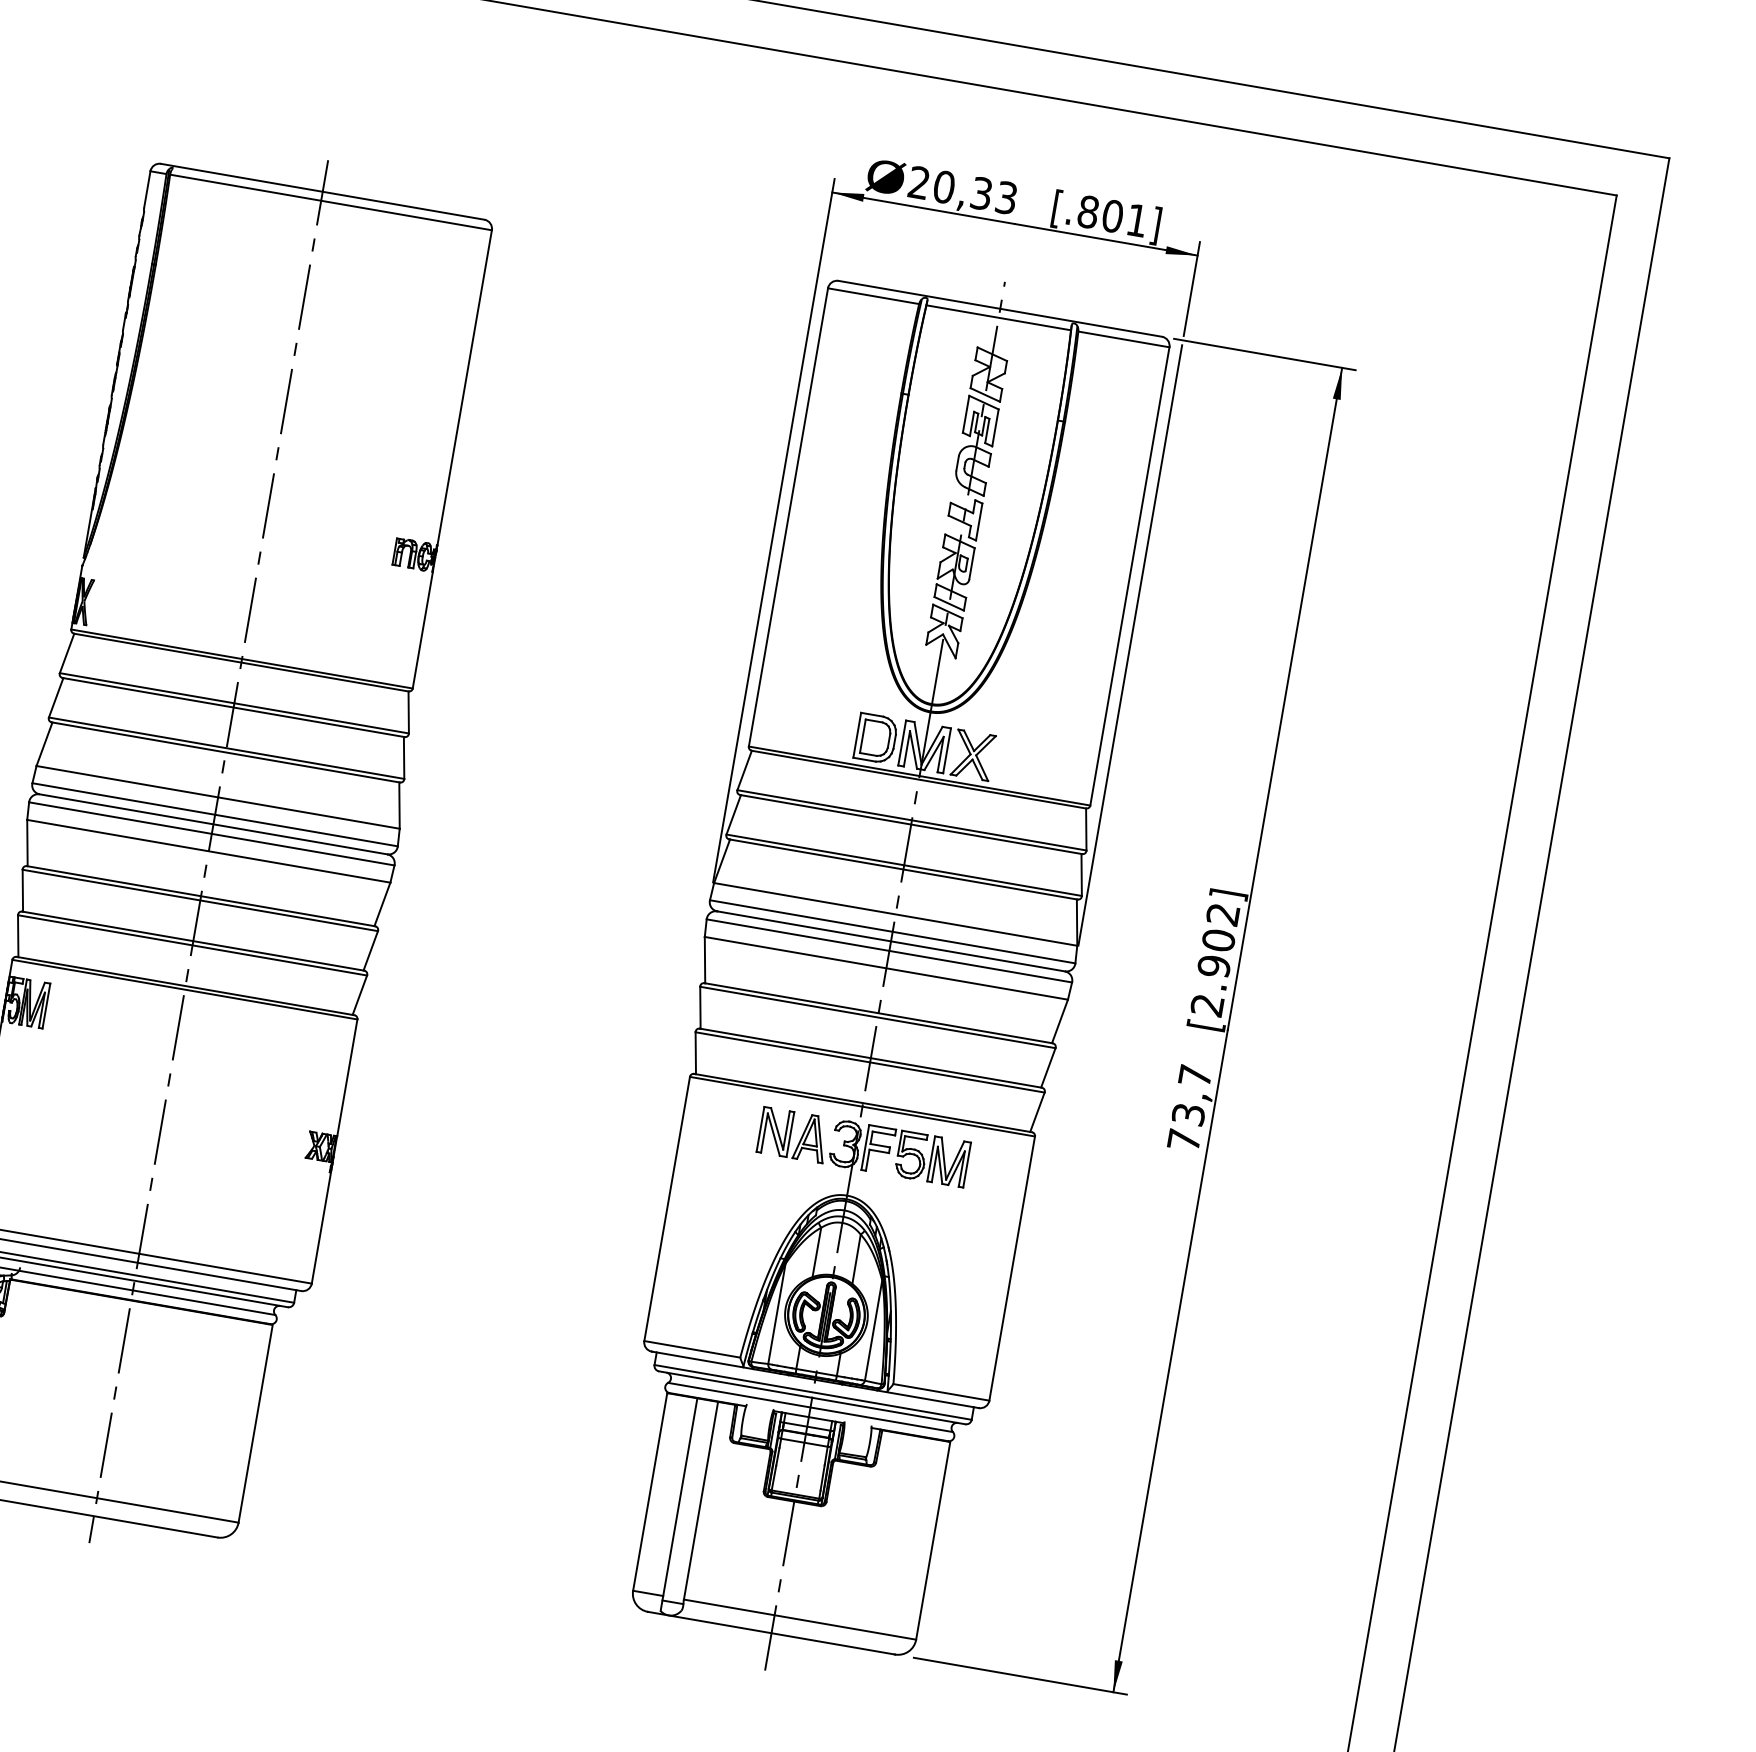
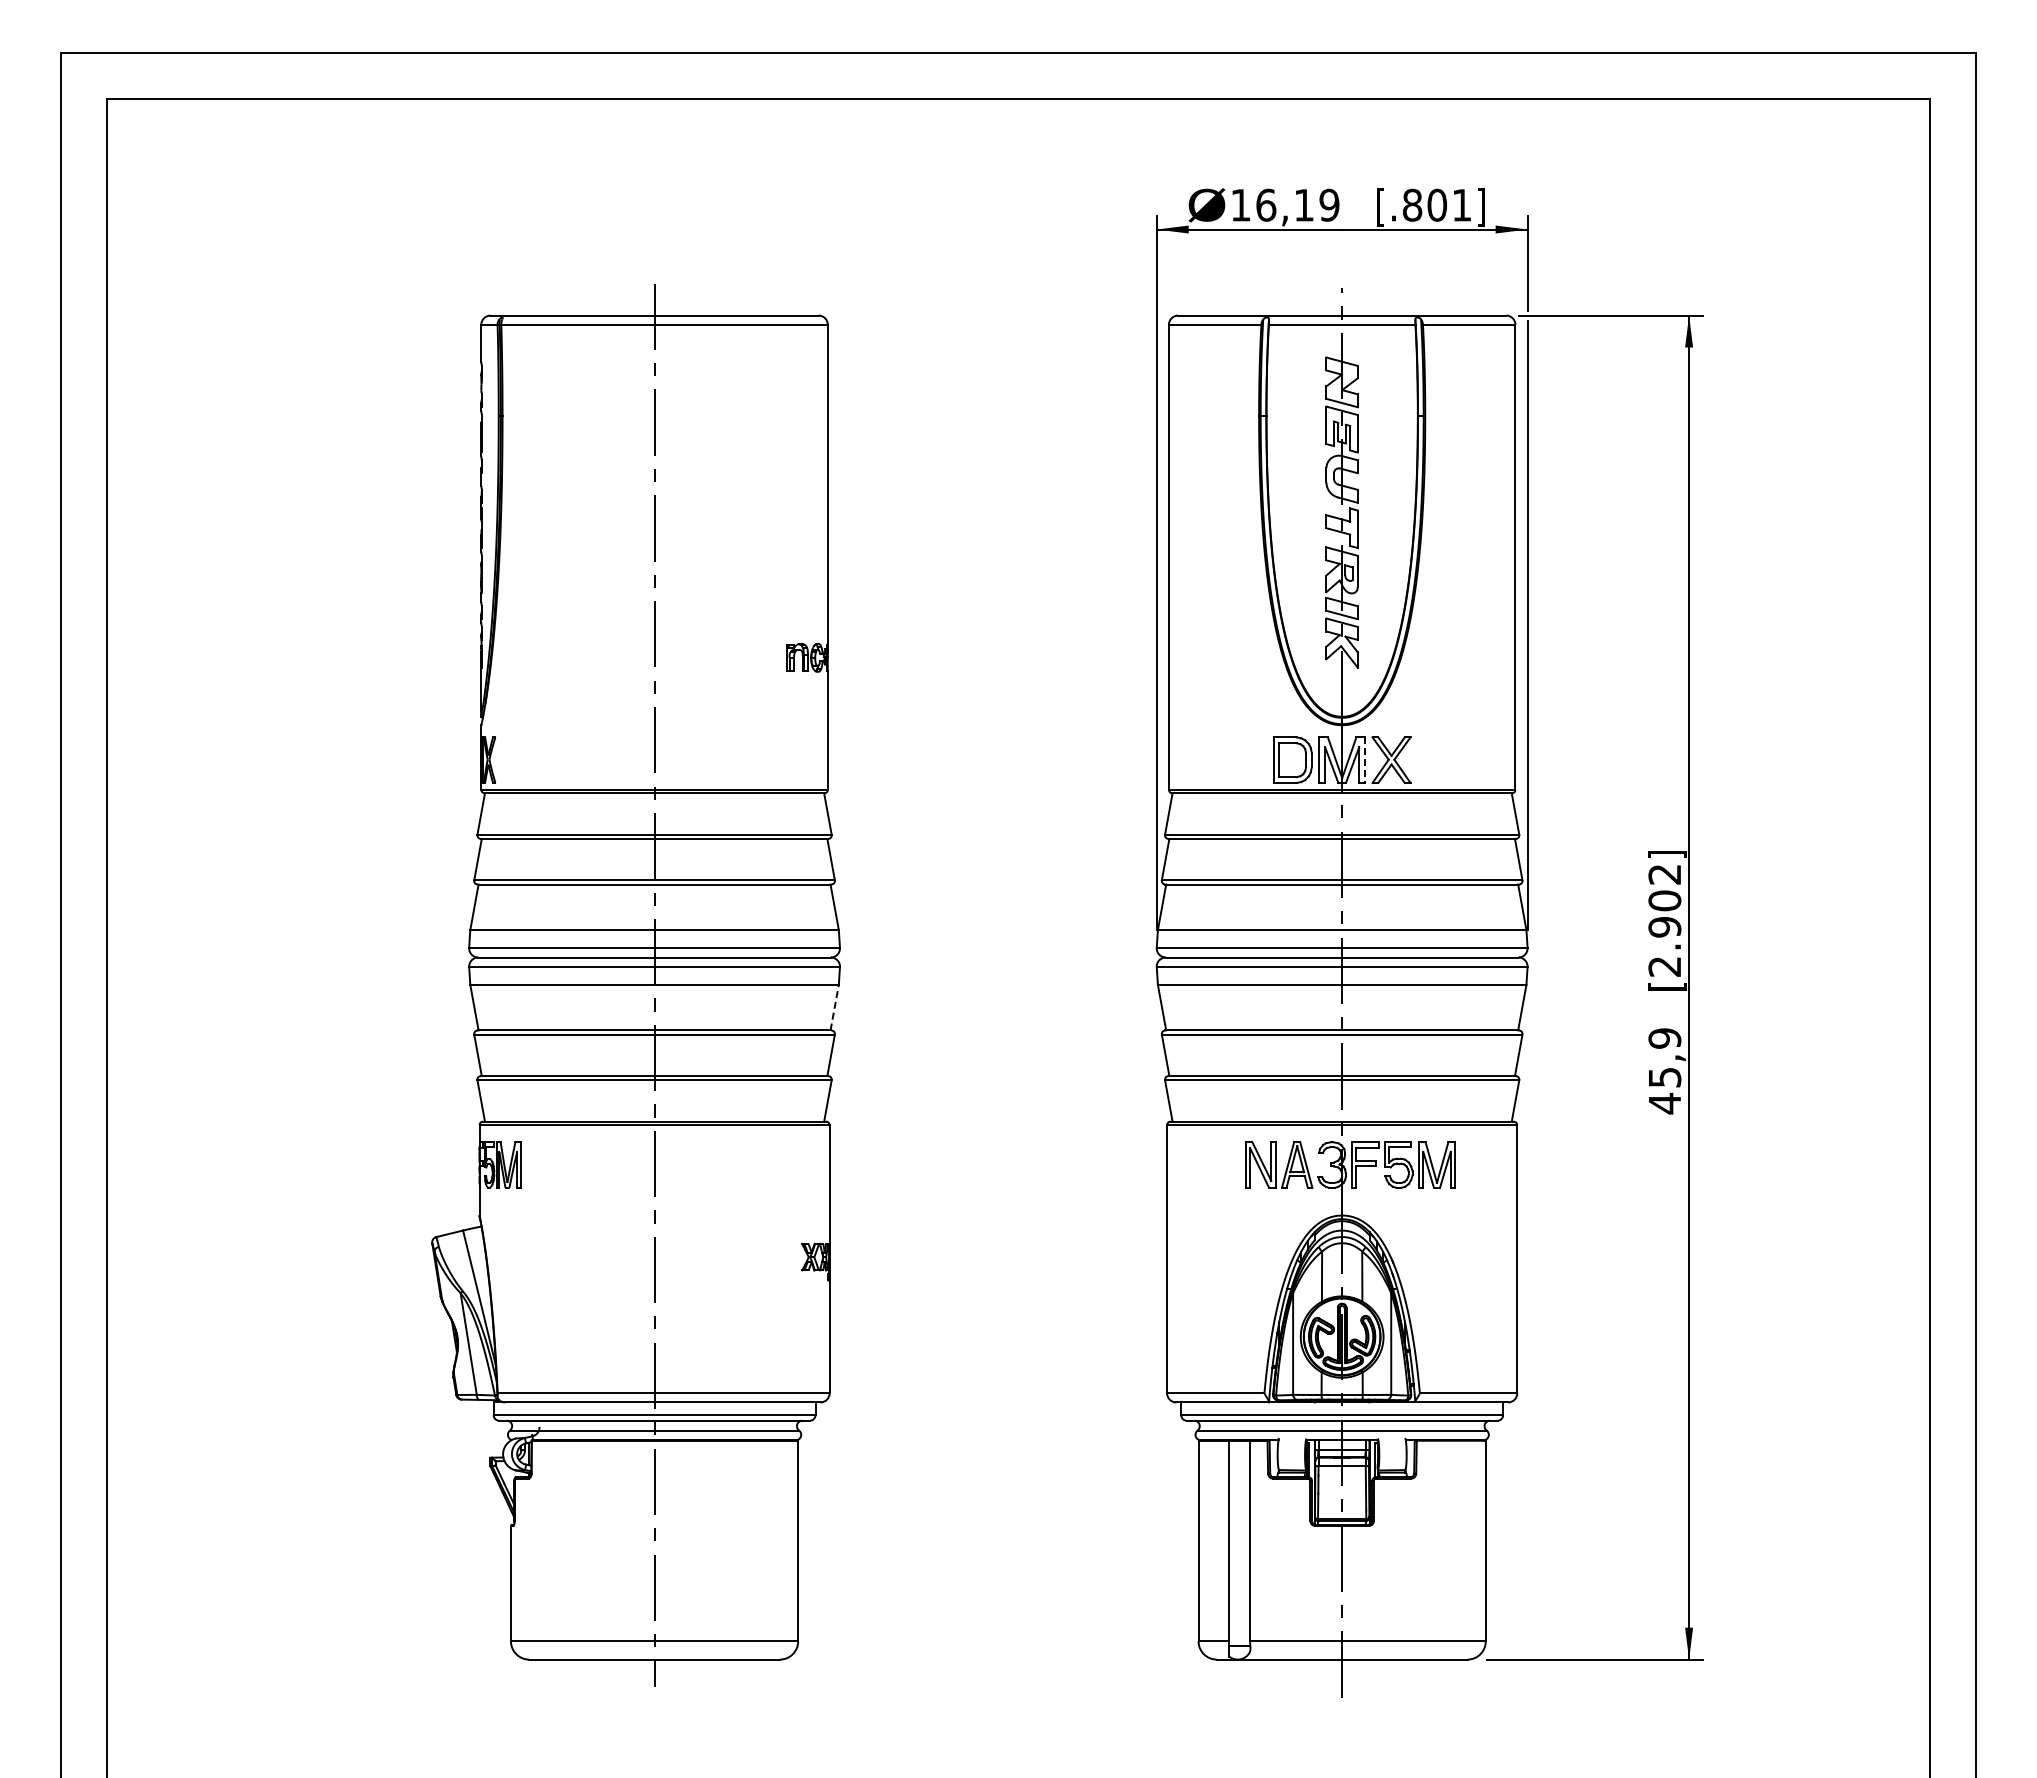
text: (963, 189) -> (1285, 204), 20,33 -> 16,19
line: (946, 751) -> (1364, 760), solid -> dashed
line: (382, 904) -> (834, 1007), solid -> dashed
text: (1189, 1108) -> (1664, 1071), 73,7 -> 45,9

